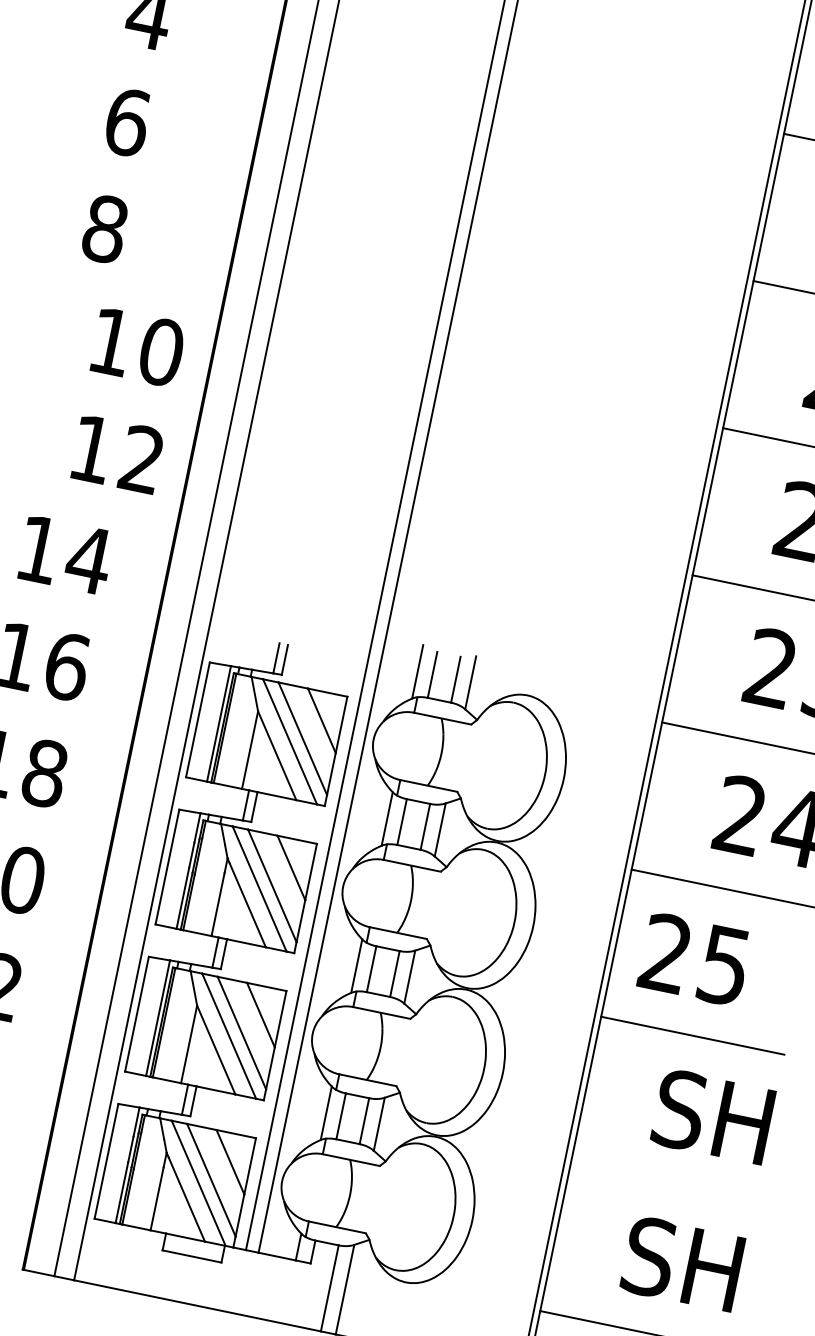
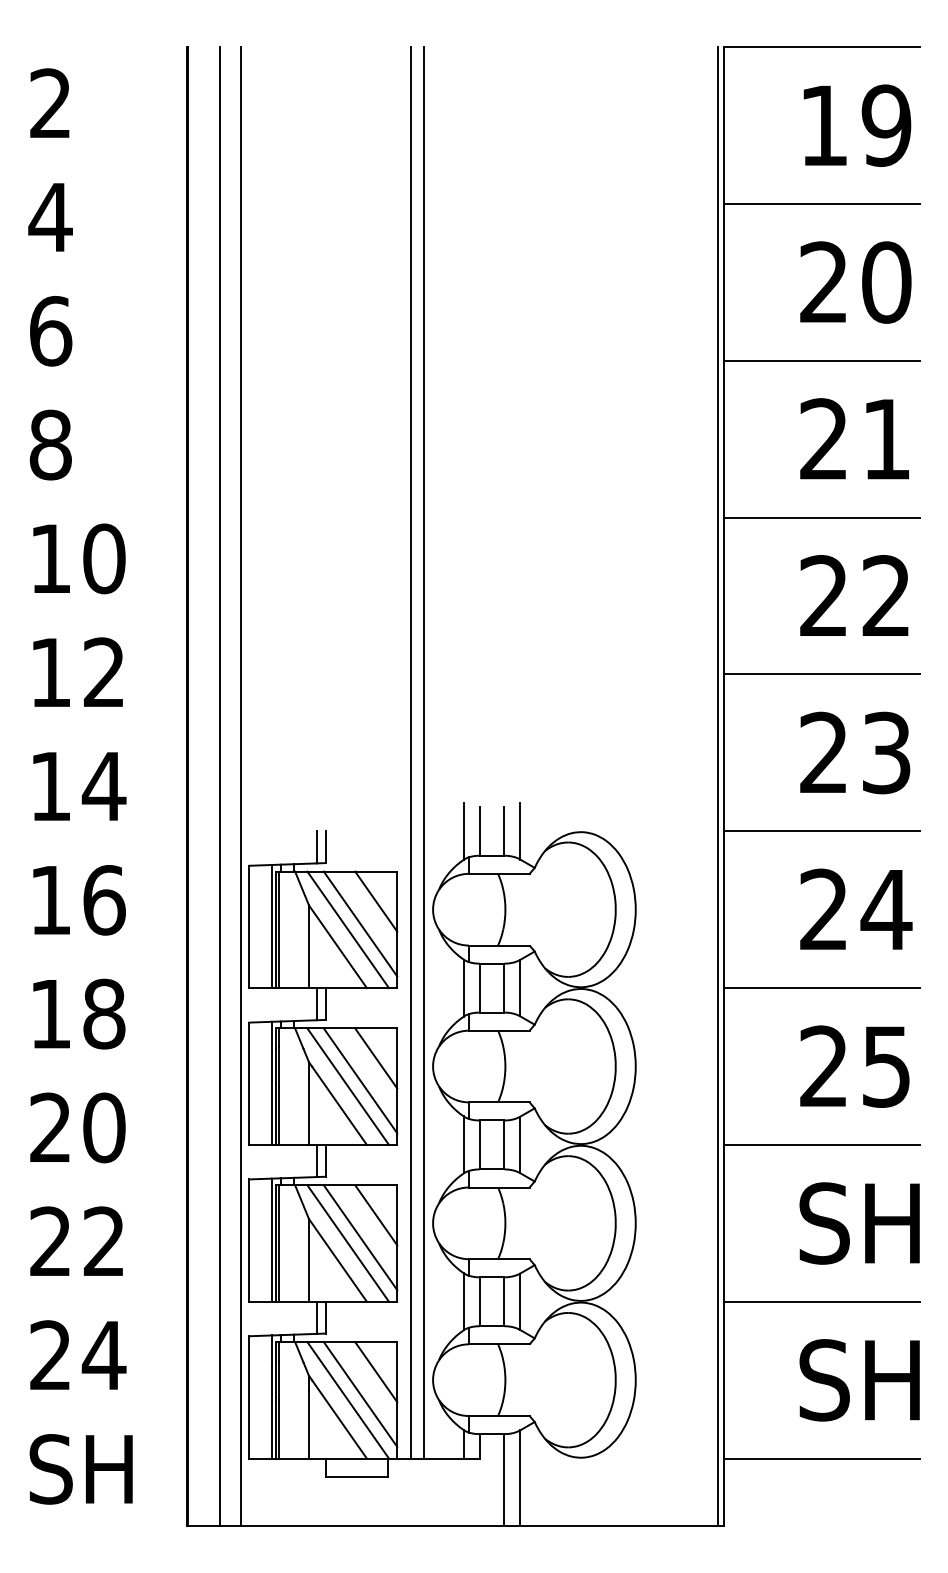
text: (138, 347) -> (79, 558), moved
text: (117, 453) -> (77, 671), moved
text: (694, 959) -> (854, 1066), moved
line: (661, 1182) -> (821, 1301), added

